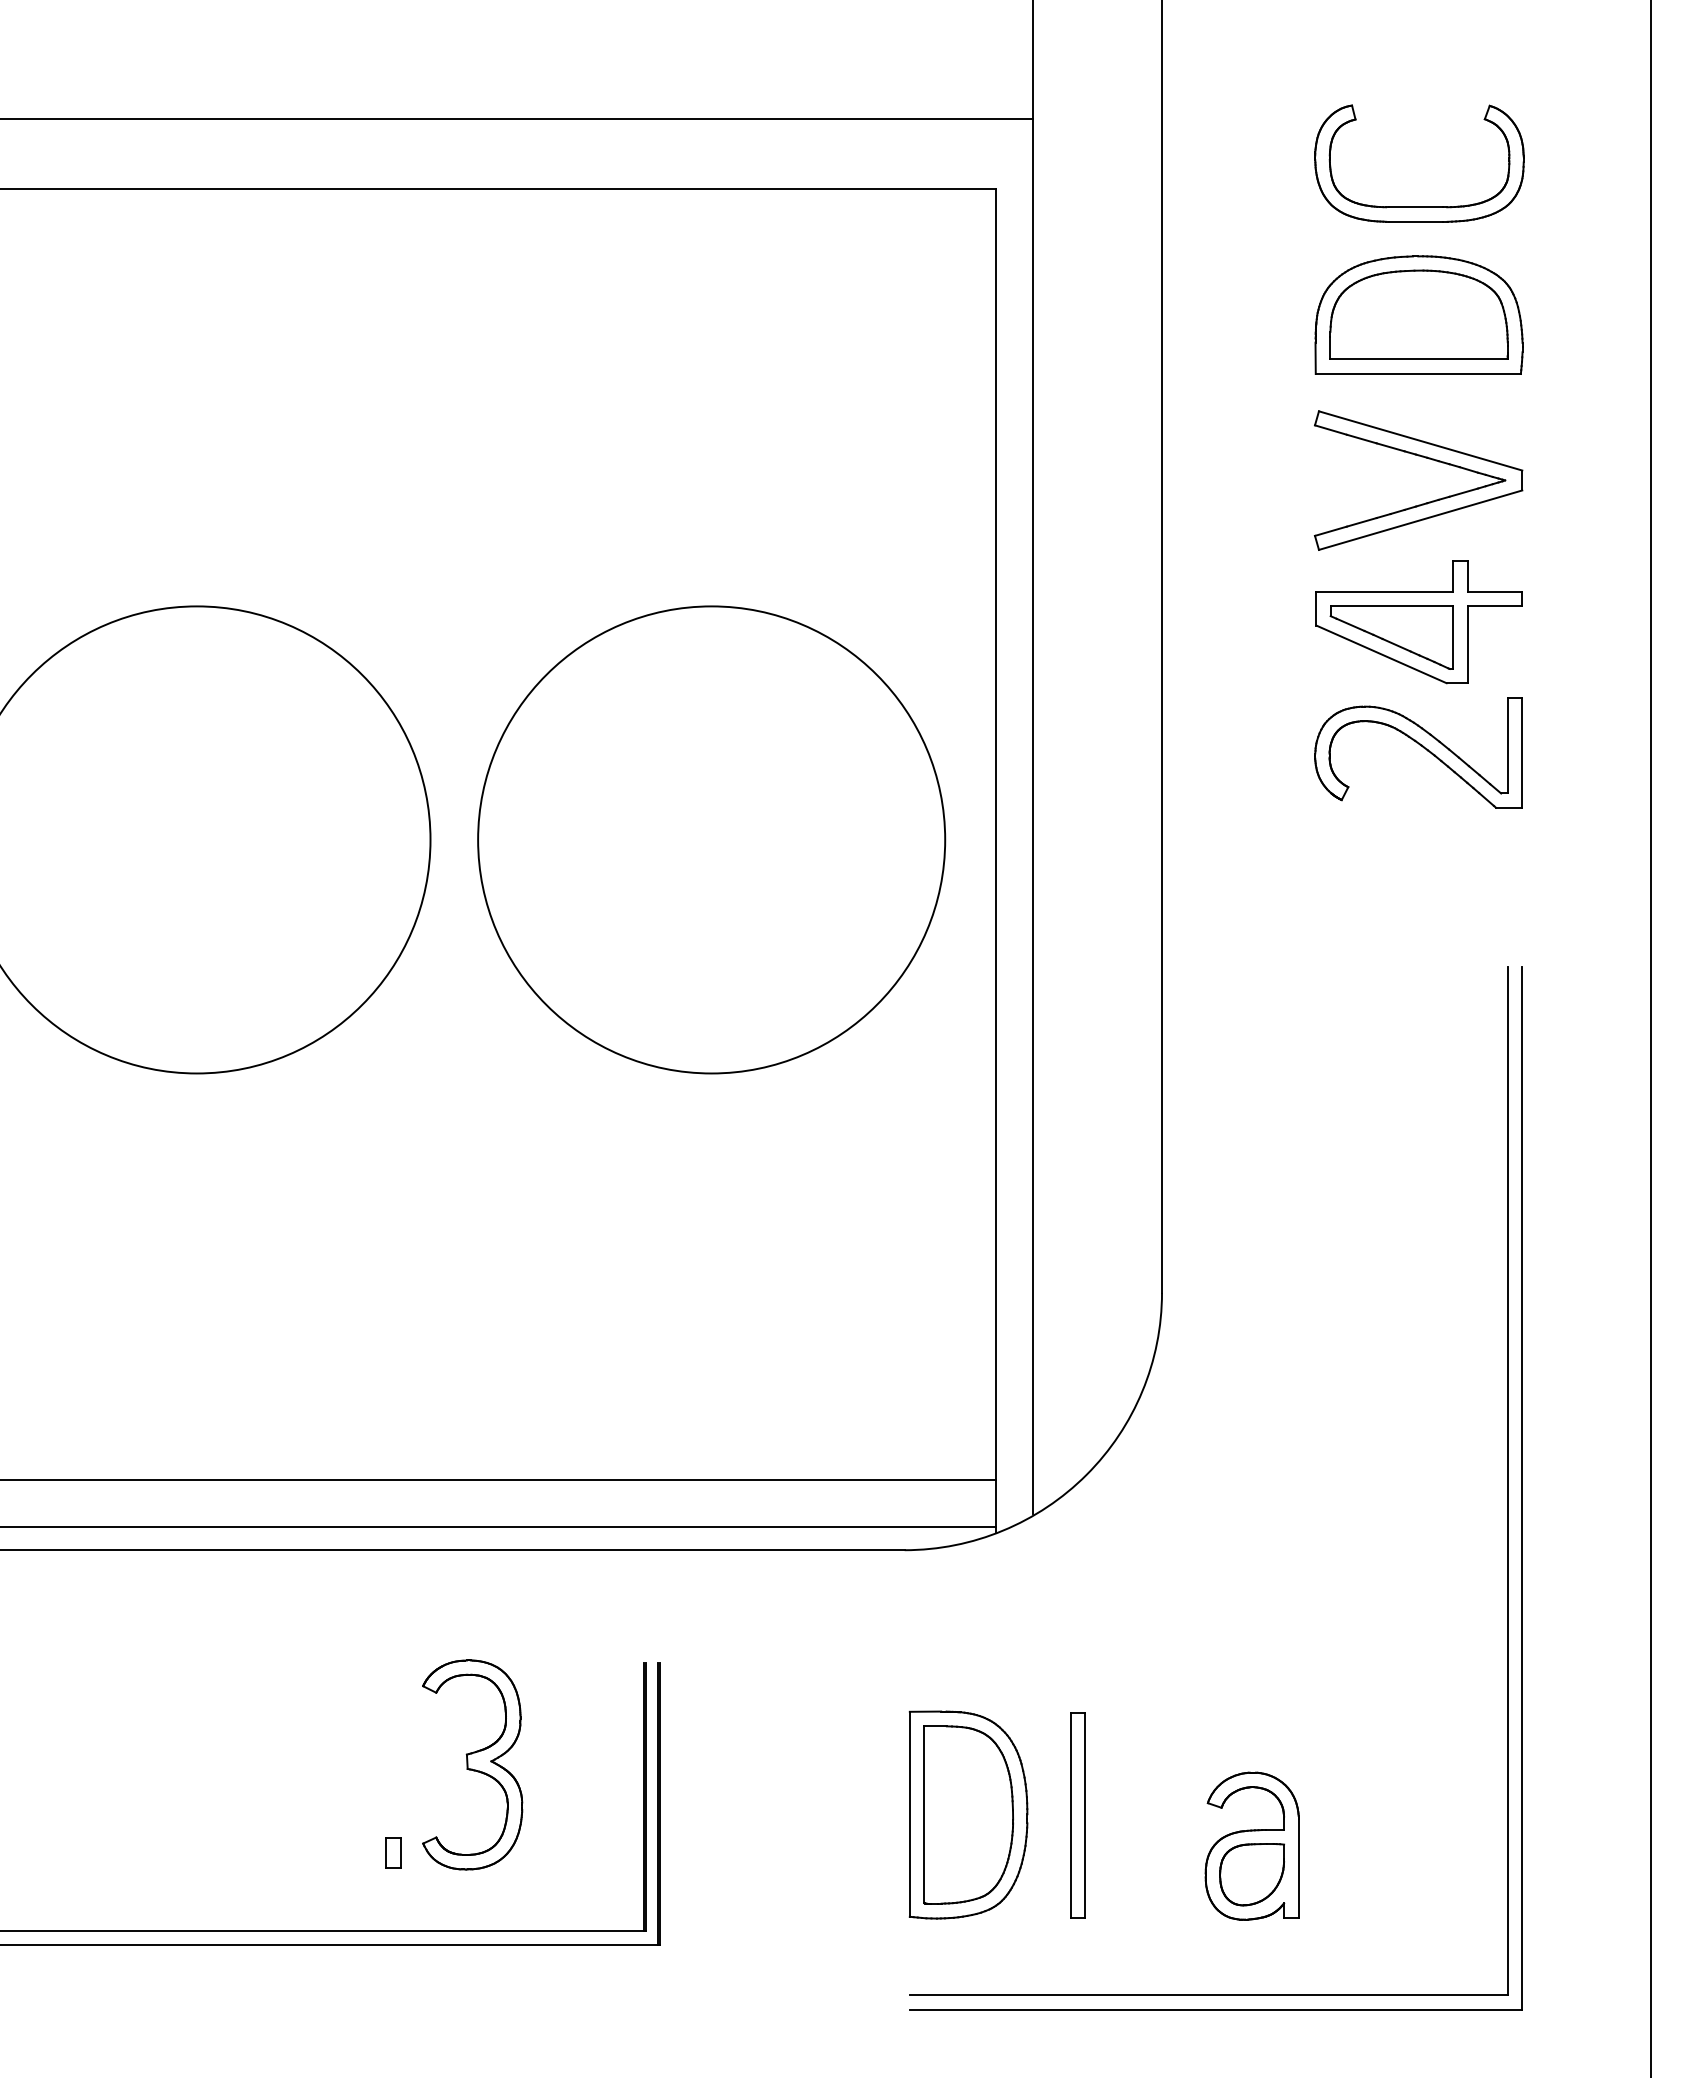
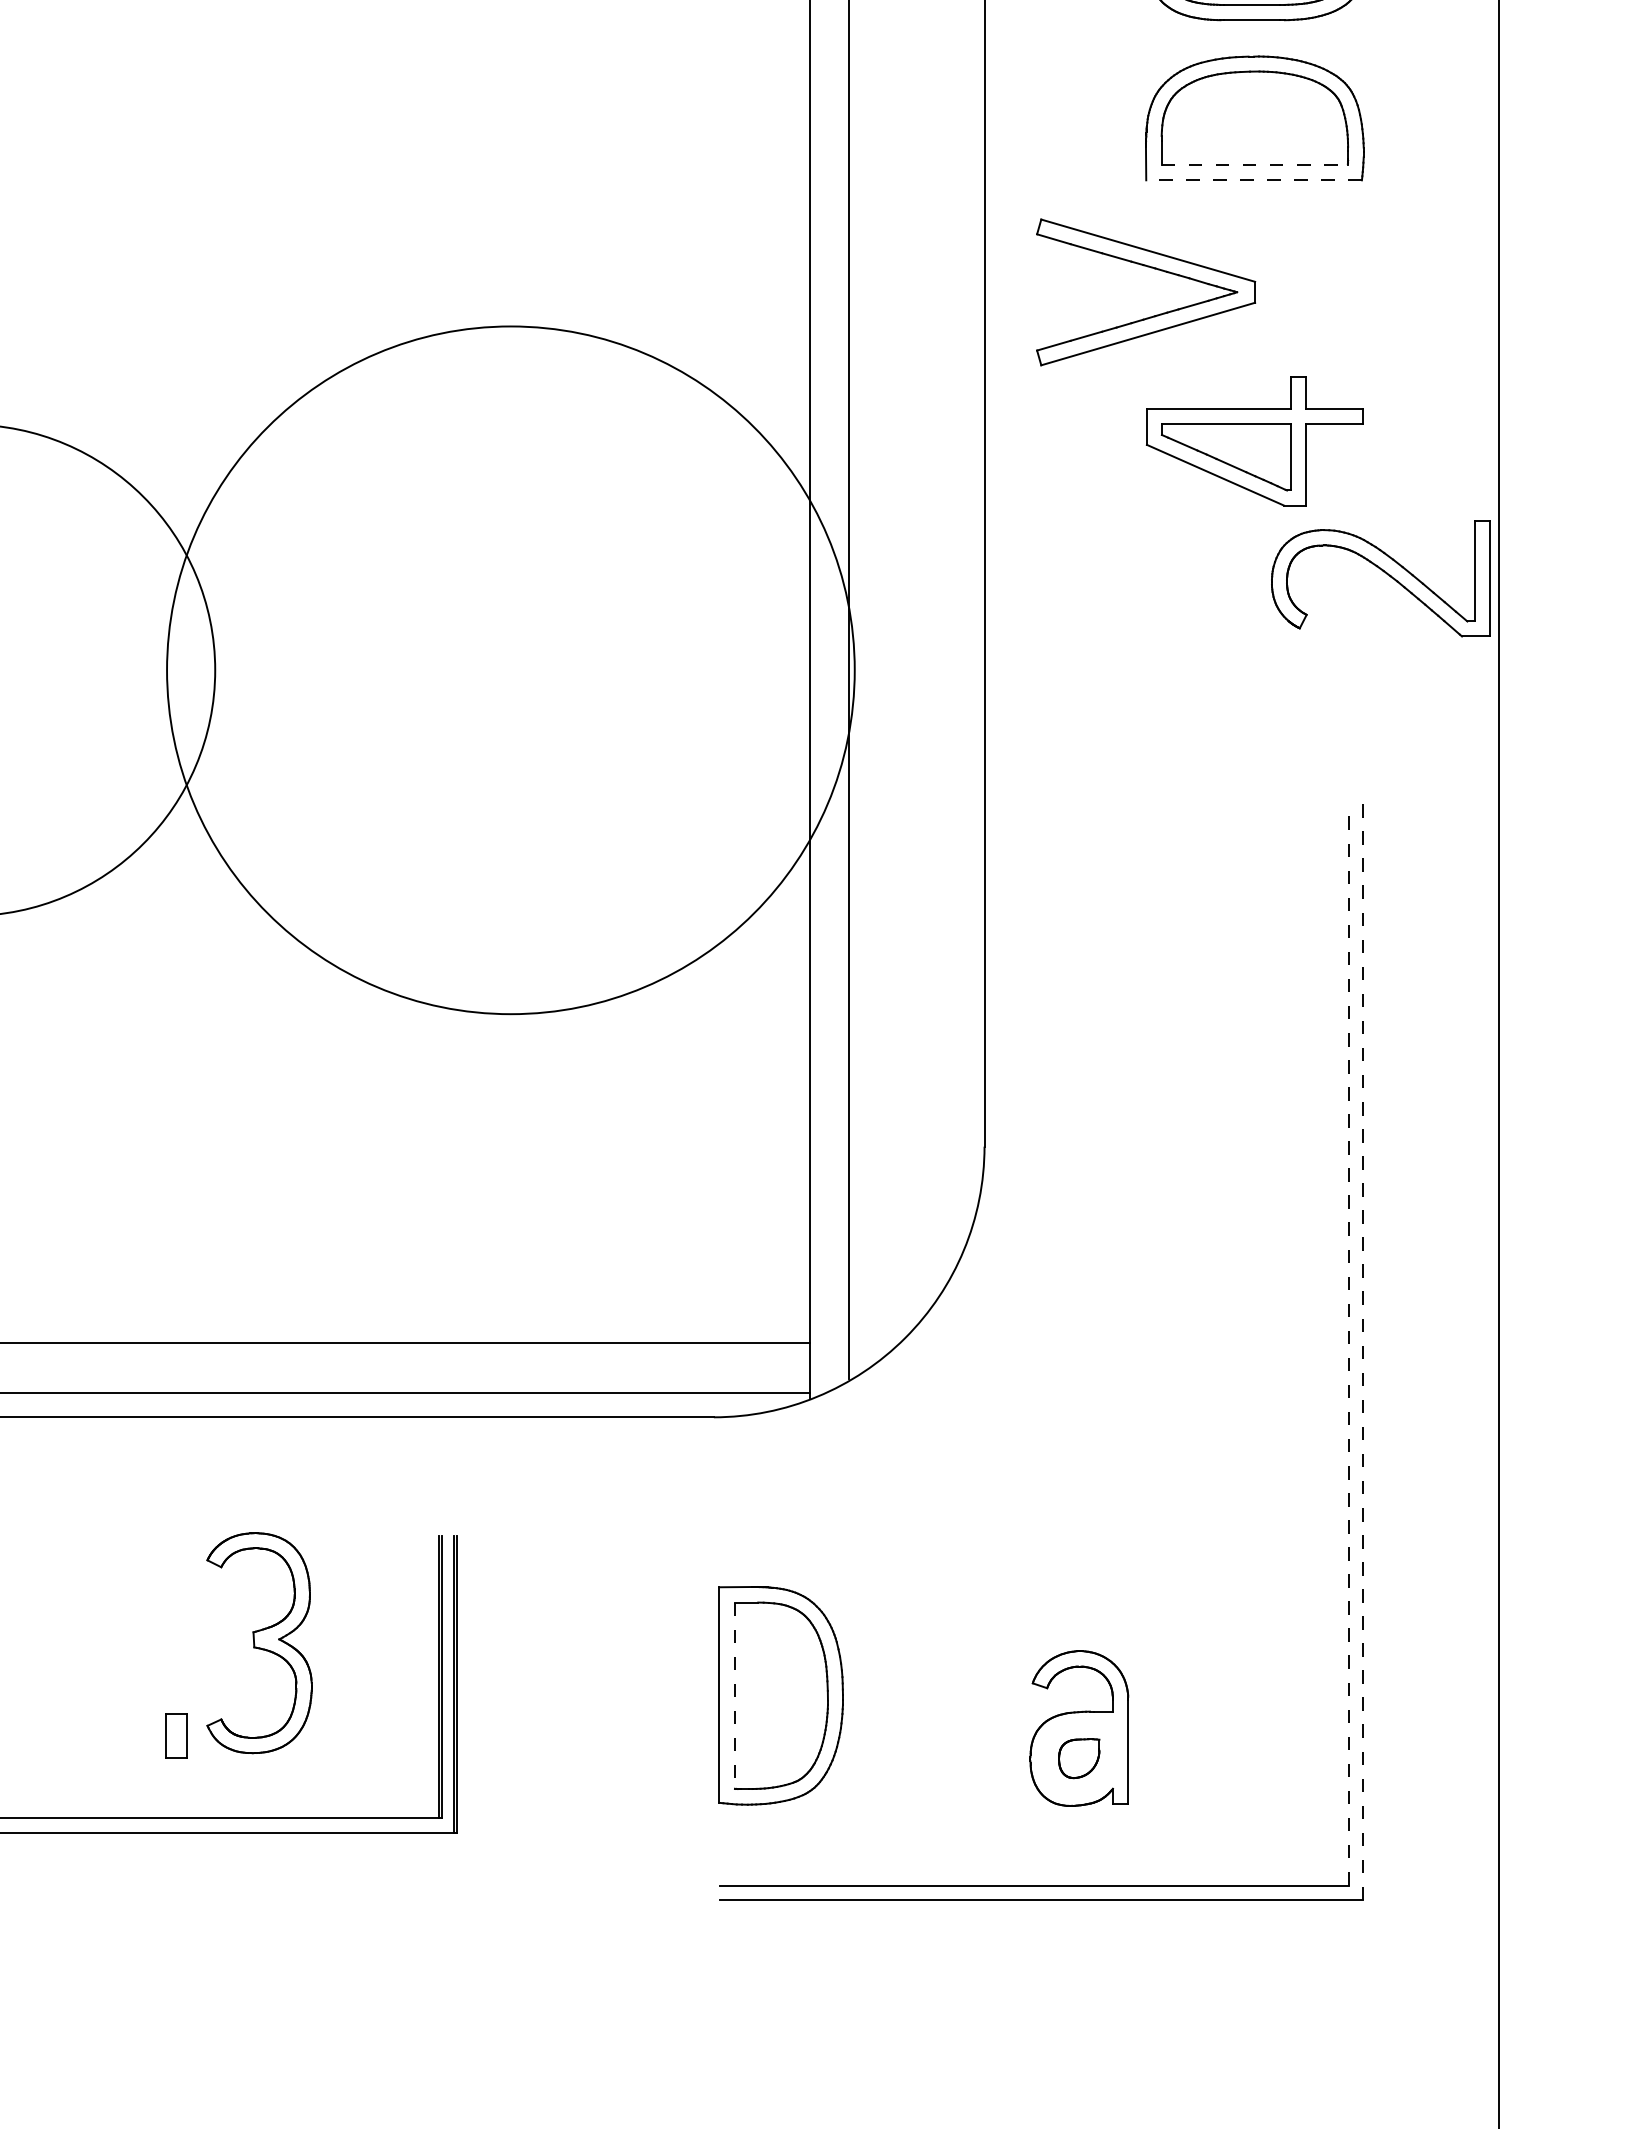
line: (1418, 359) -> (1254, 165), solid -> dashed
line: (1418, 374) -> (1254, 180), solid -> dashed
part: (1425, 458) -> (1153, 269), moved
part: (1422, 747) -> (1384, 573), moved
circle: (711, 839) -> (510, 669), size x1.4
line: (1508, 1480) -> (1348, 1343), solid -> dashed
line: (1522, 1487) -> (1363, 1351), solid -> dashed
line: (924, 1814) -> (734, 1695), solid -> dashed
part: (1077, 1815) -> (895, 1696), removed
part: (393, 1852) -> (176, 1735), size x1.4
part: (1251, 1874) -> (1078, 1758), size x0.6

